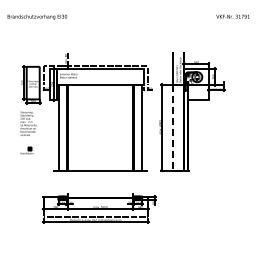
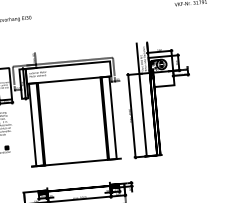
line: (173, 127) -> (143, 114), dashed -> solid

